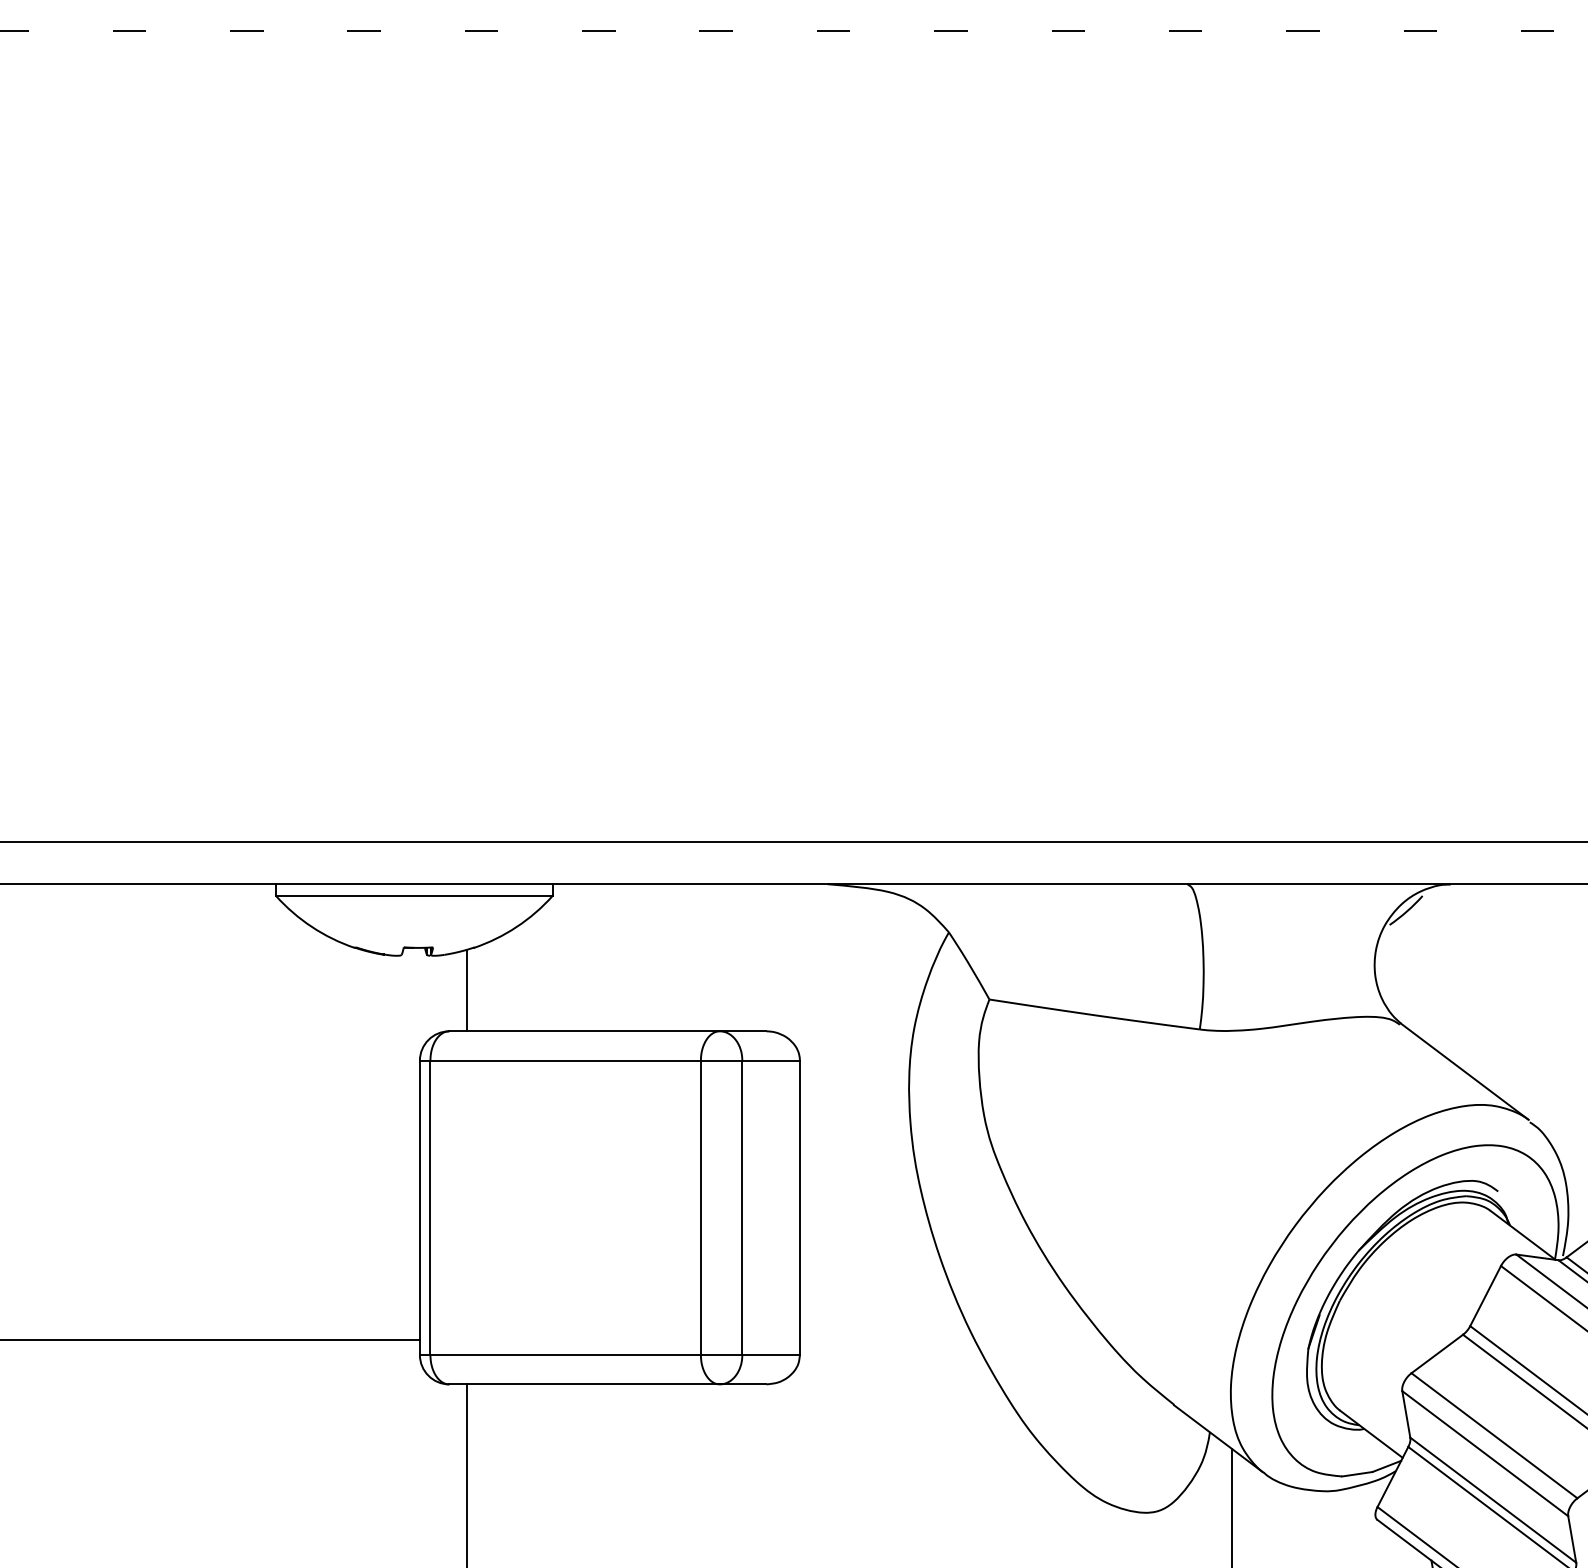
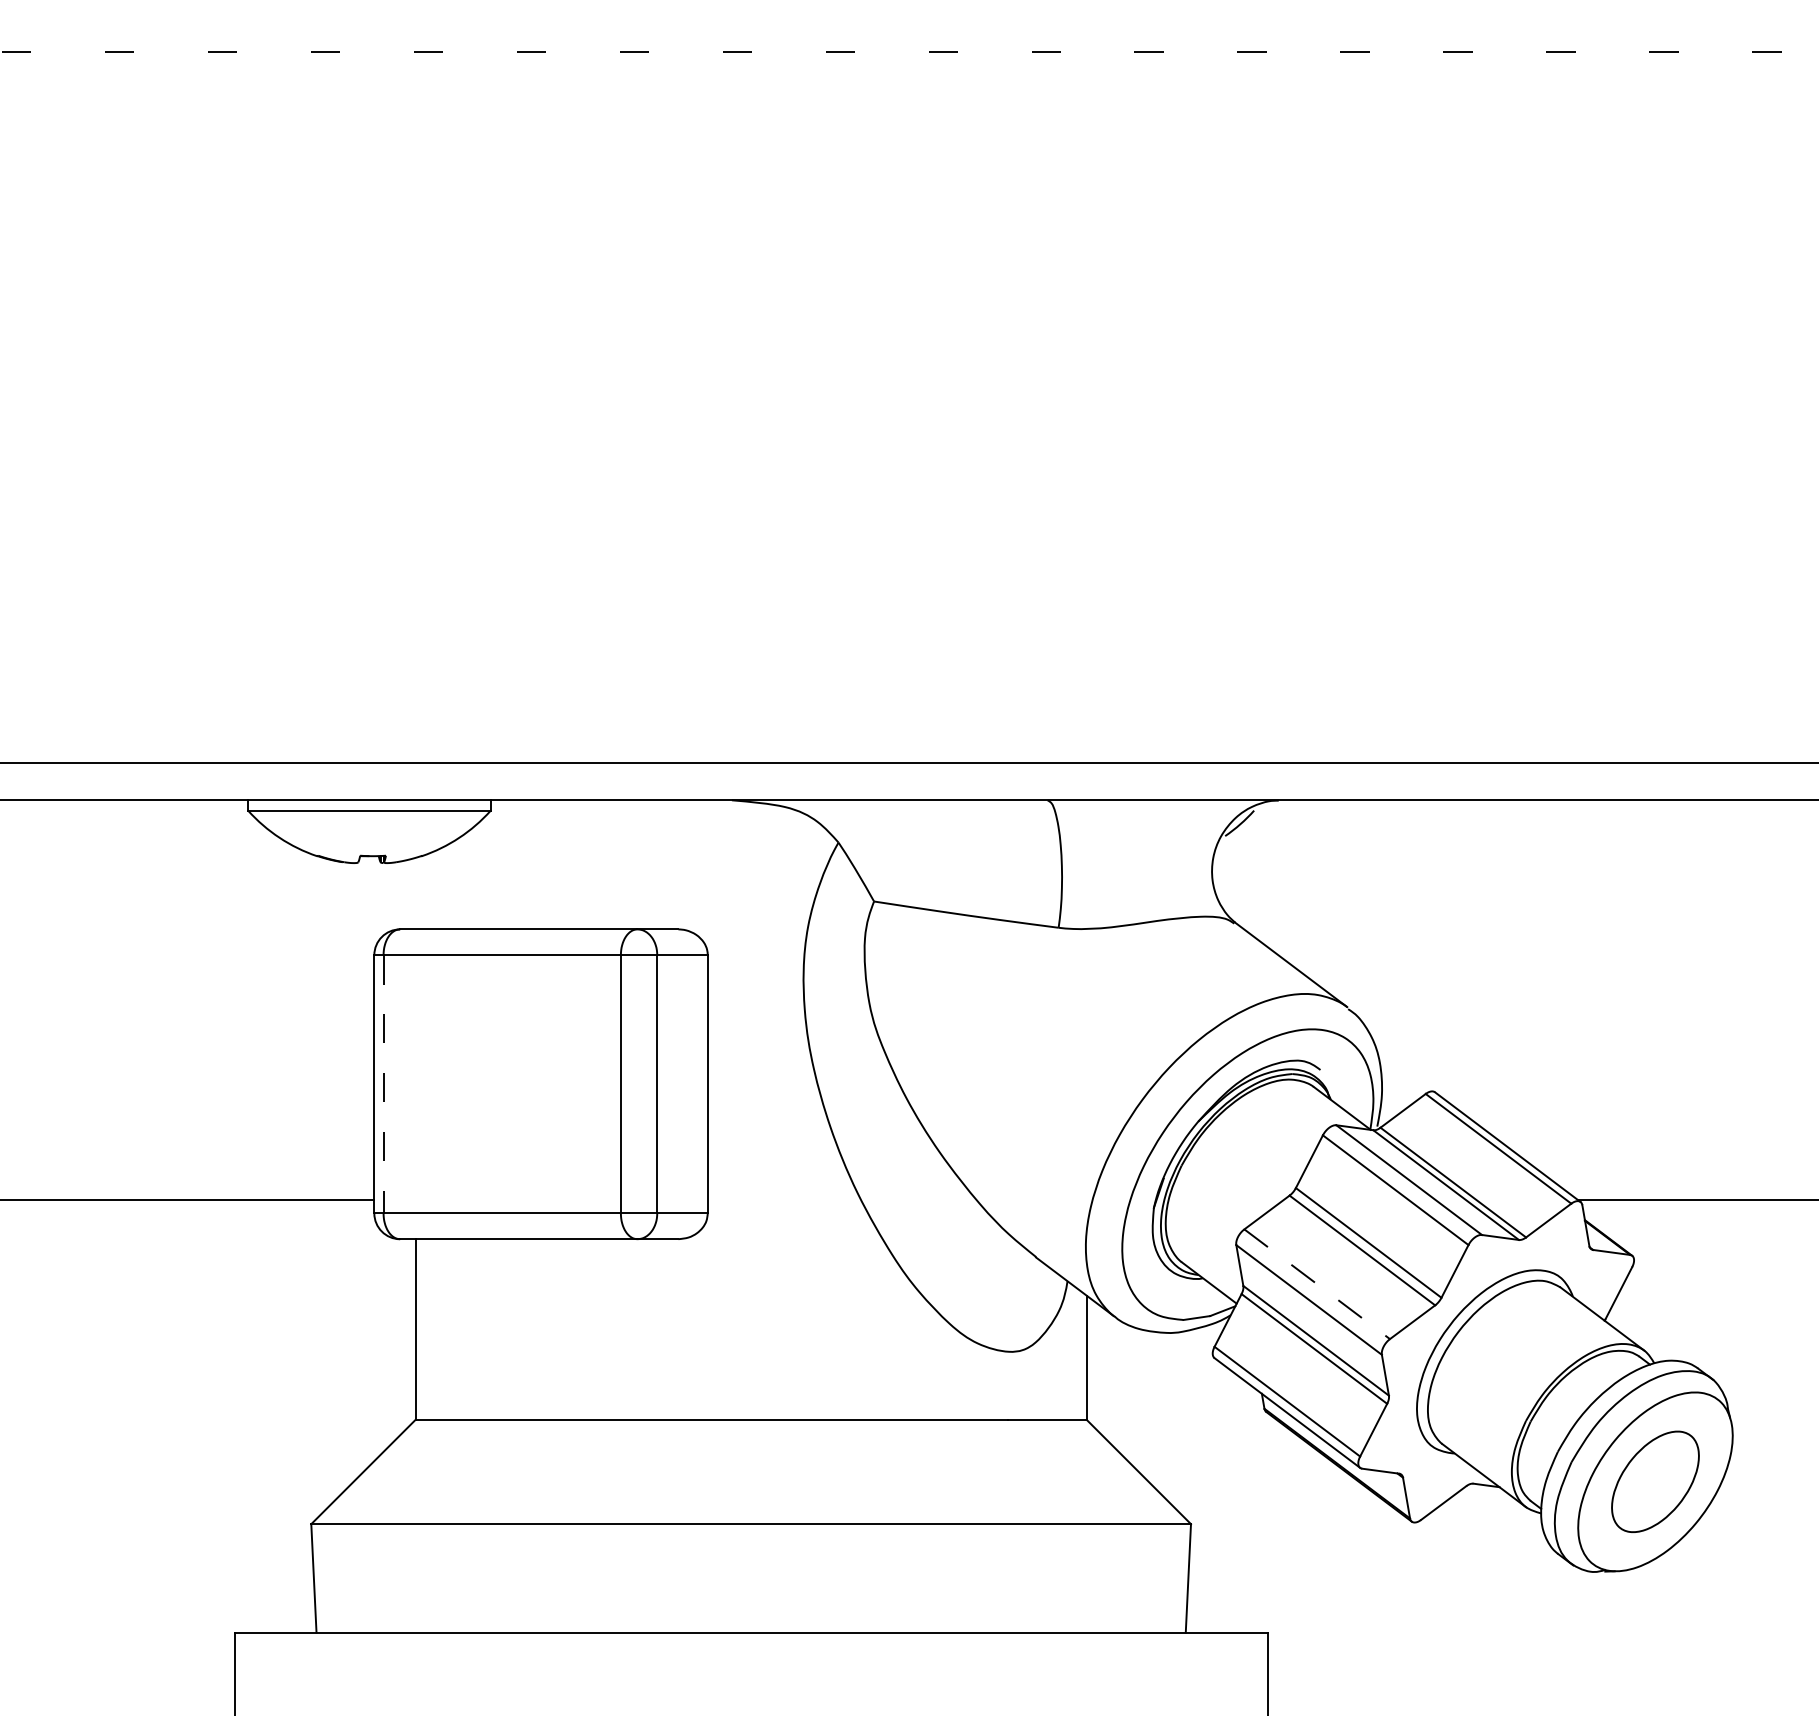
line: (466, 990) -> (415, 893), removed
line: (430, 1208) -> (383, 1084), solid -> dashed
line: (1494, 1436) -> (1317, 1284), solid -> dashed

